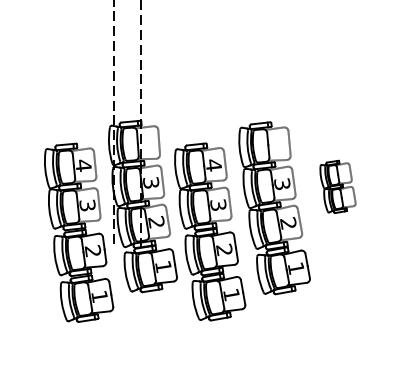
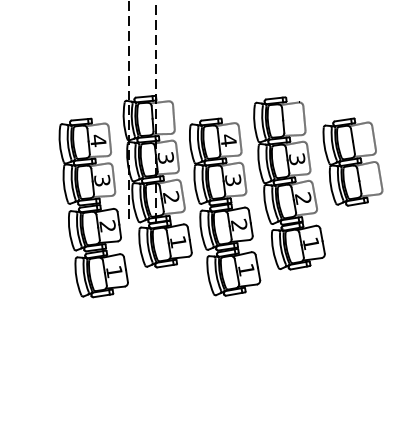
part: (337, 186) -> (352, 161), size x1.67

